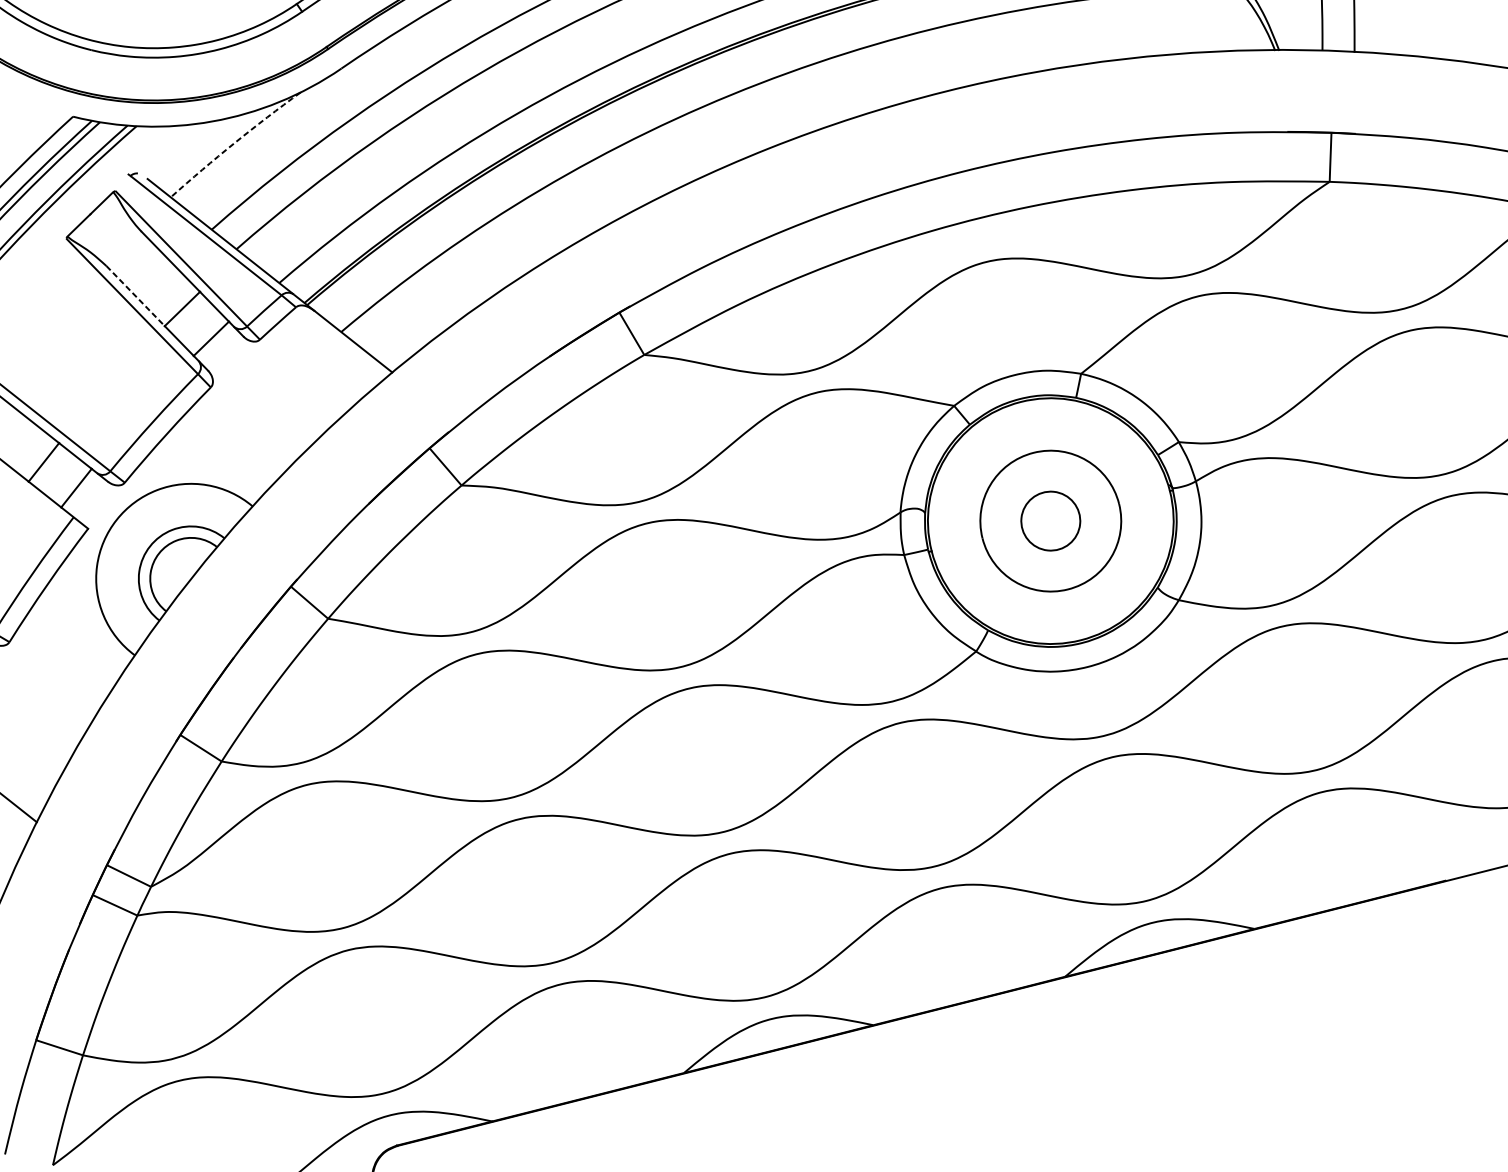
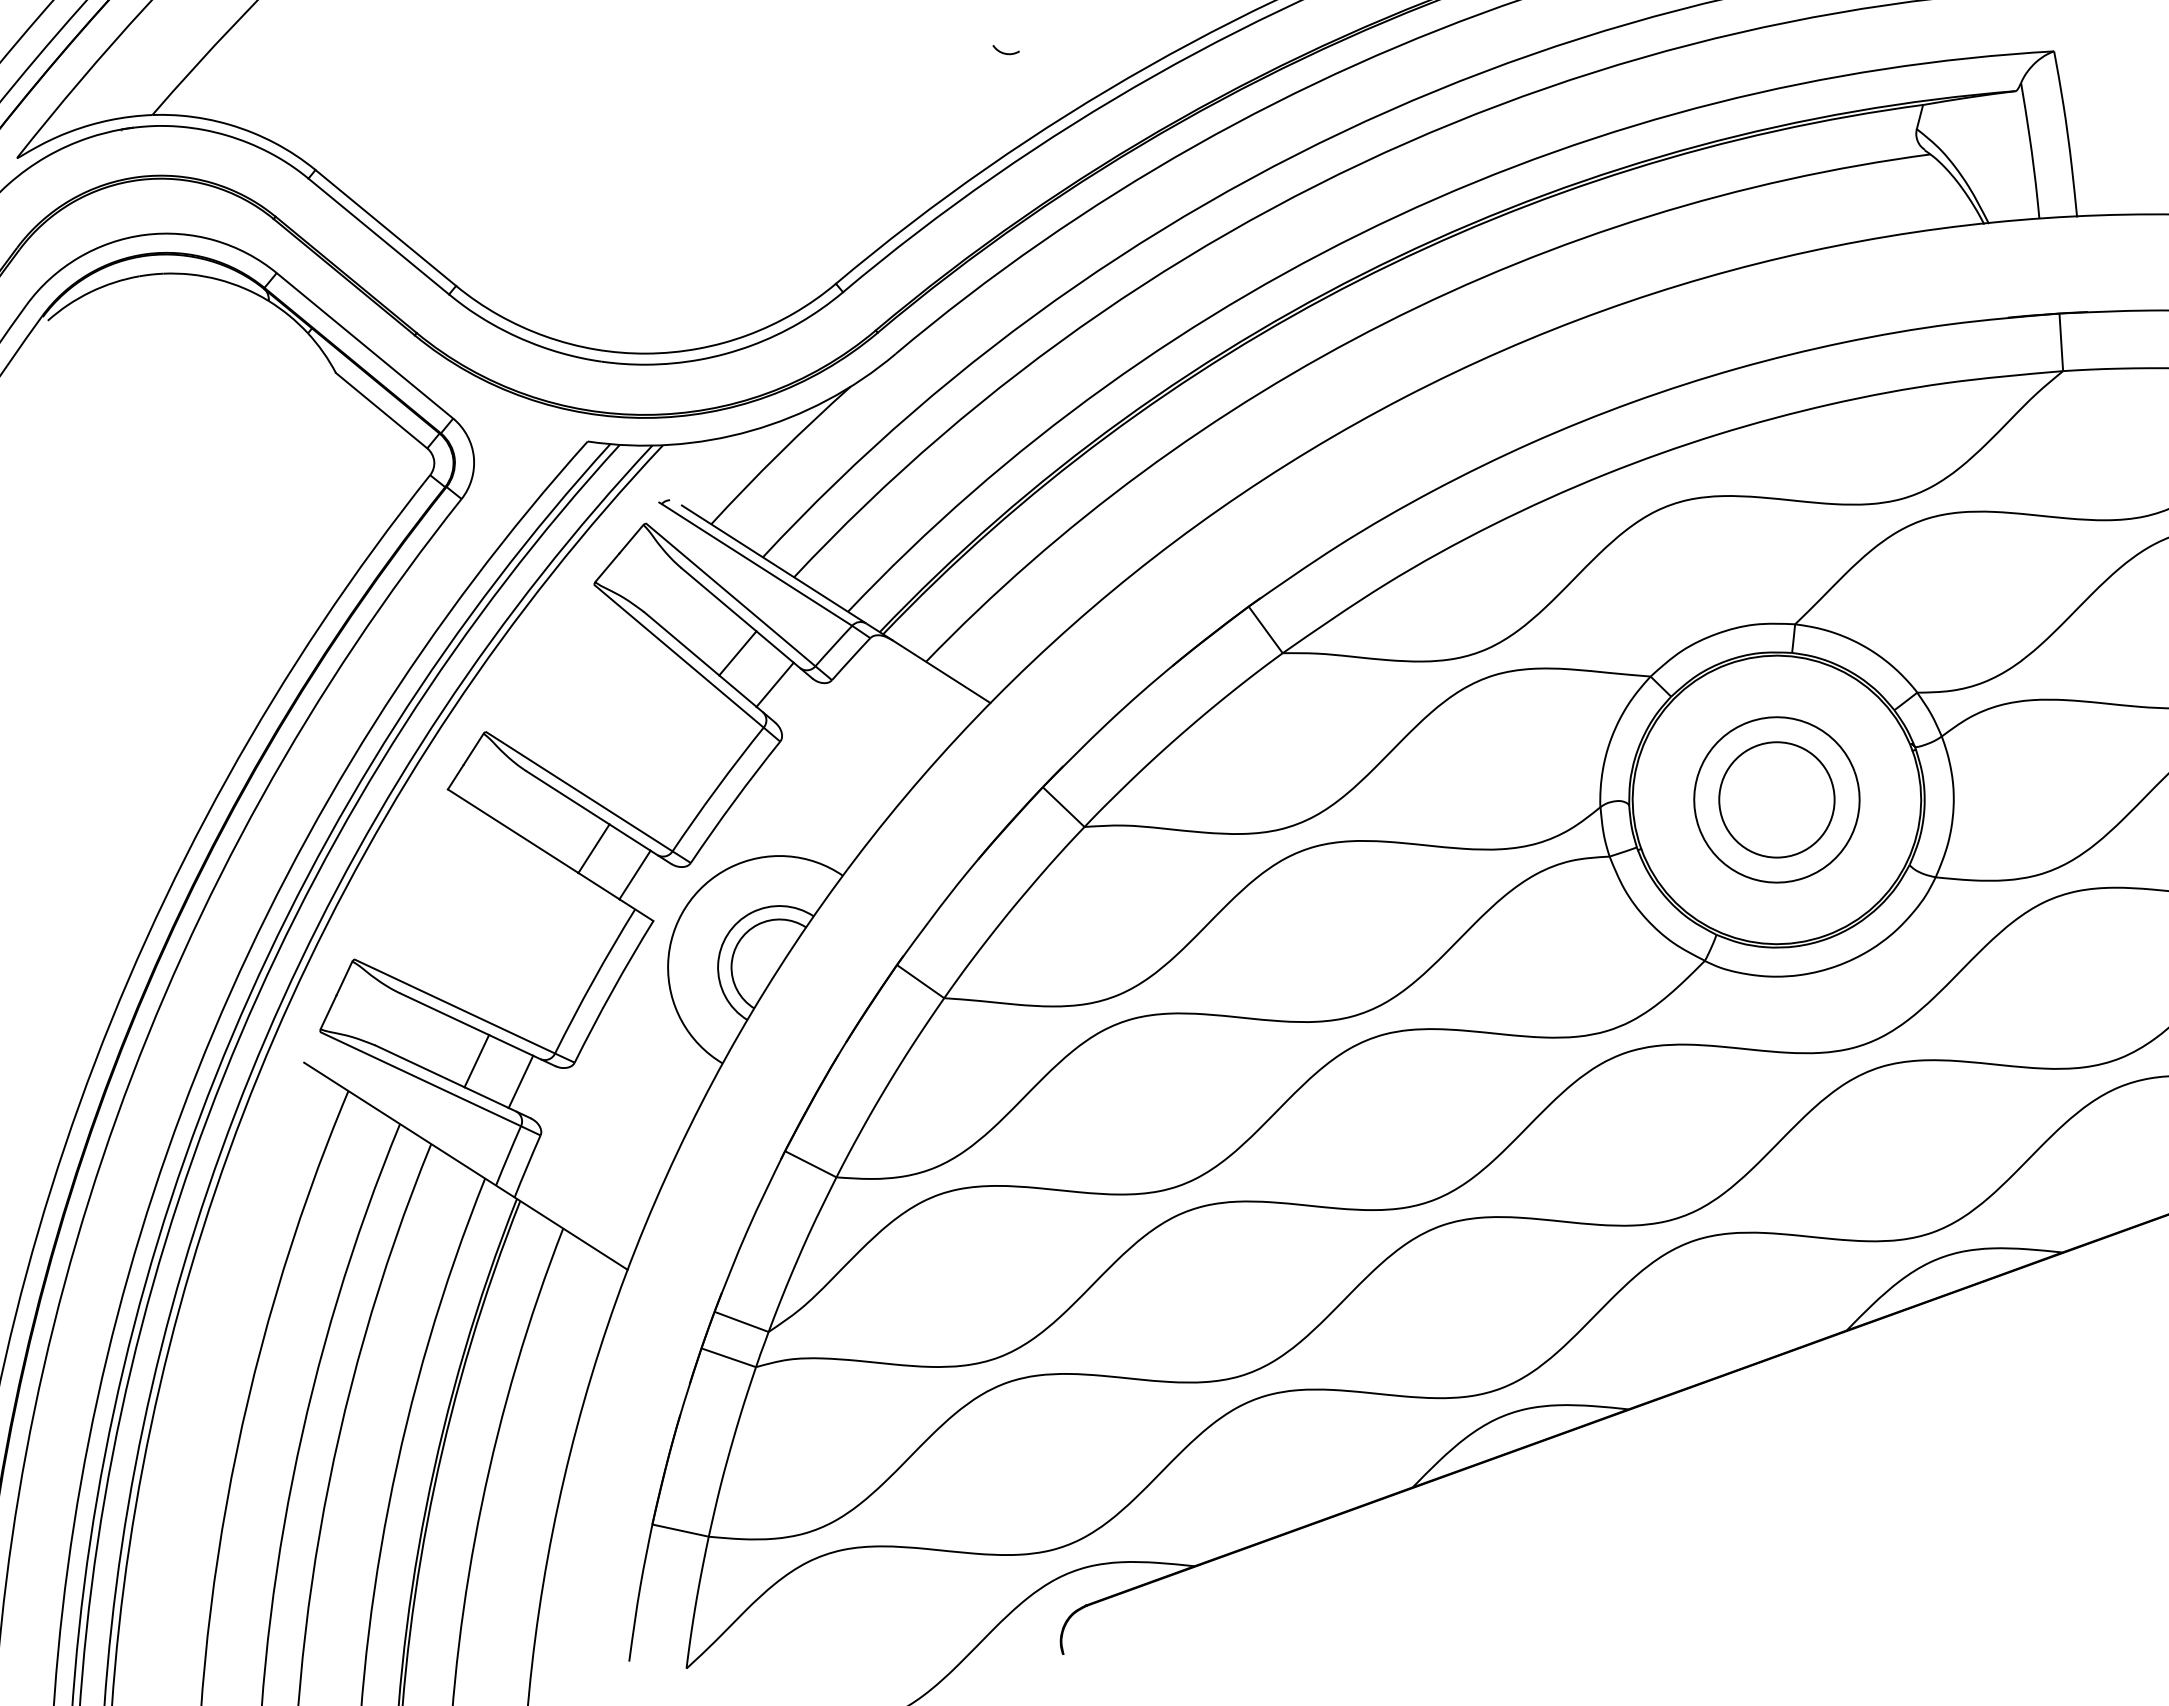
arc: (234, 143) -> (779, 453), dashed -> solid
line: (136, 296) -> (682, 644), dashed -> solid
circle: (1050, 520) -> (1776, 799), size x1.67

